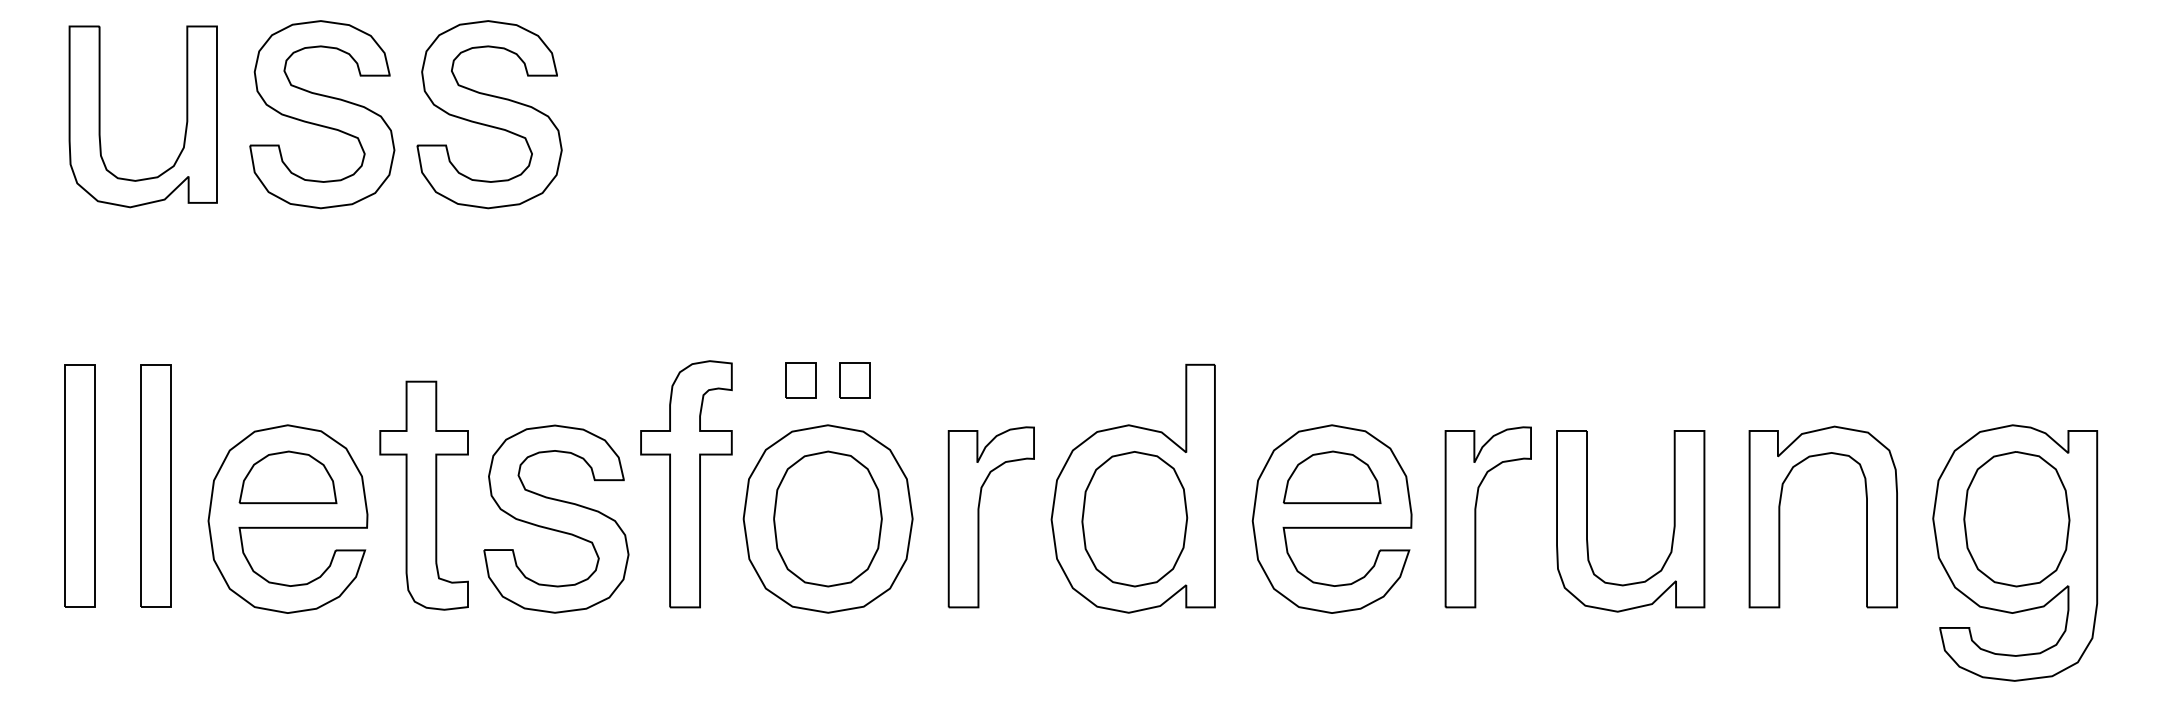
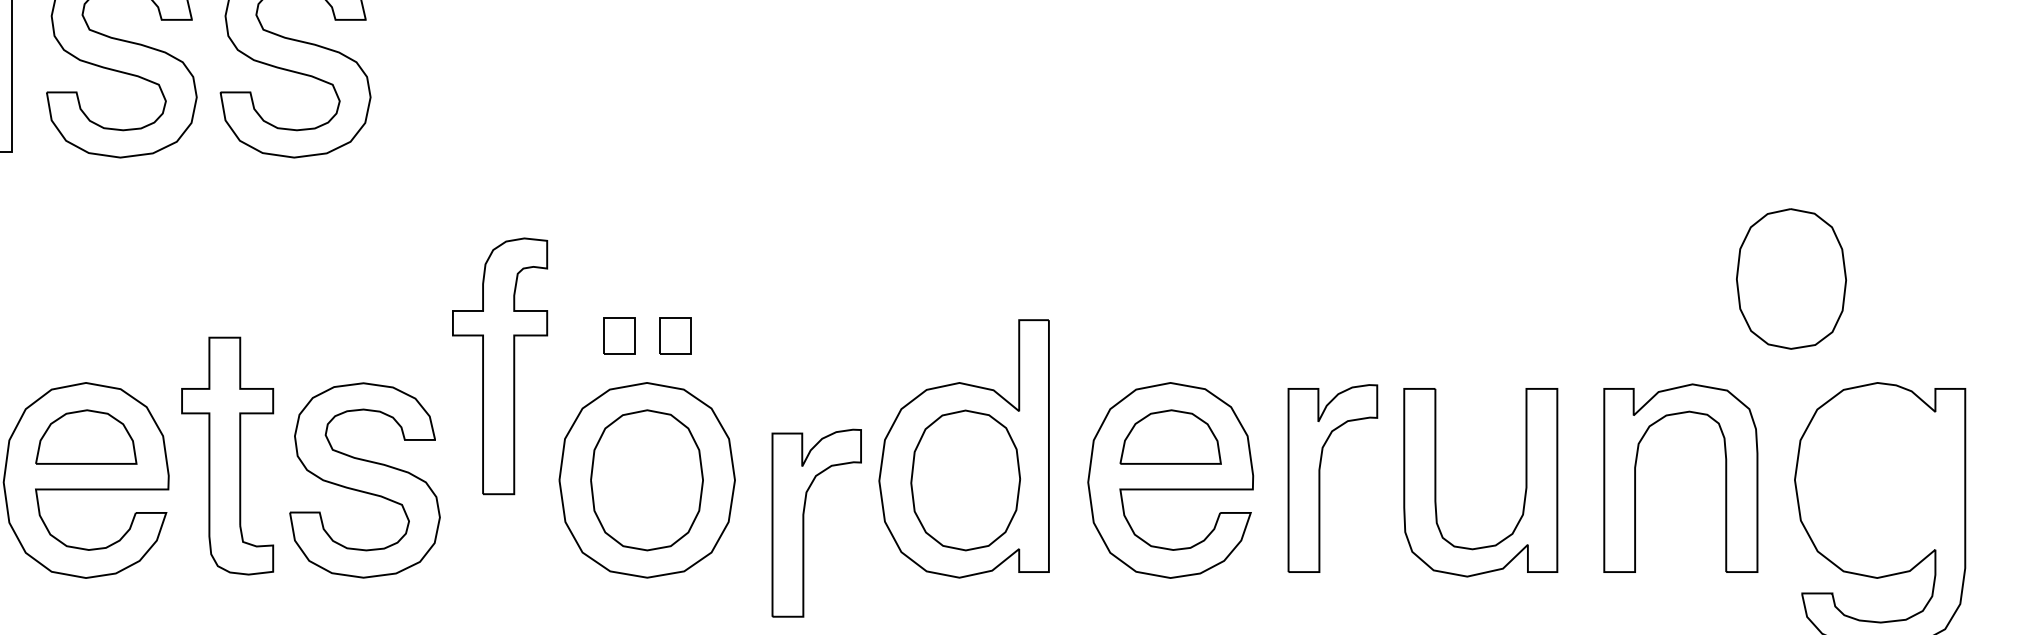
part: (686, 484) -> (500, 366), moved
part: (979, 517) -> (804, 523), moved
part: (2016, 519) -> (1791, 279), moved

